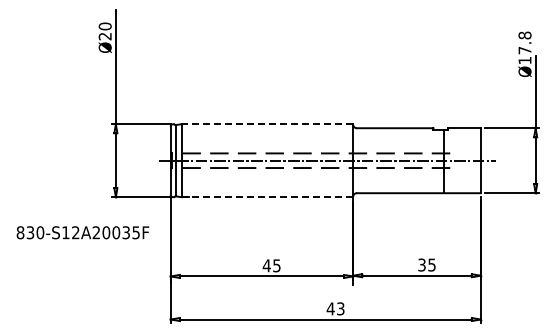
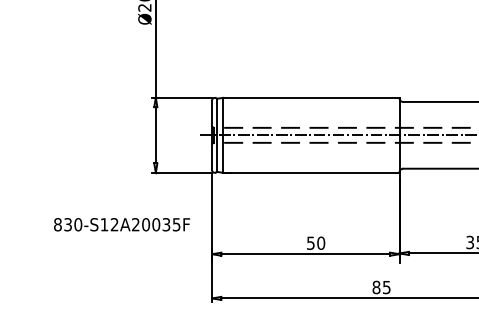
line: (267, 124) -> (311, 98), dashed -> solid
line: (267, 197) -> (311, 173), dashed -> solid
text: (82, 232) -> (121, 224), moved
text: (271, 265) -> (315, 242), 45 -> 50
text: (335, 308) -> (381, 287), 43 -> 85

